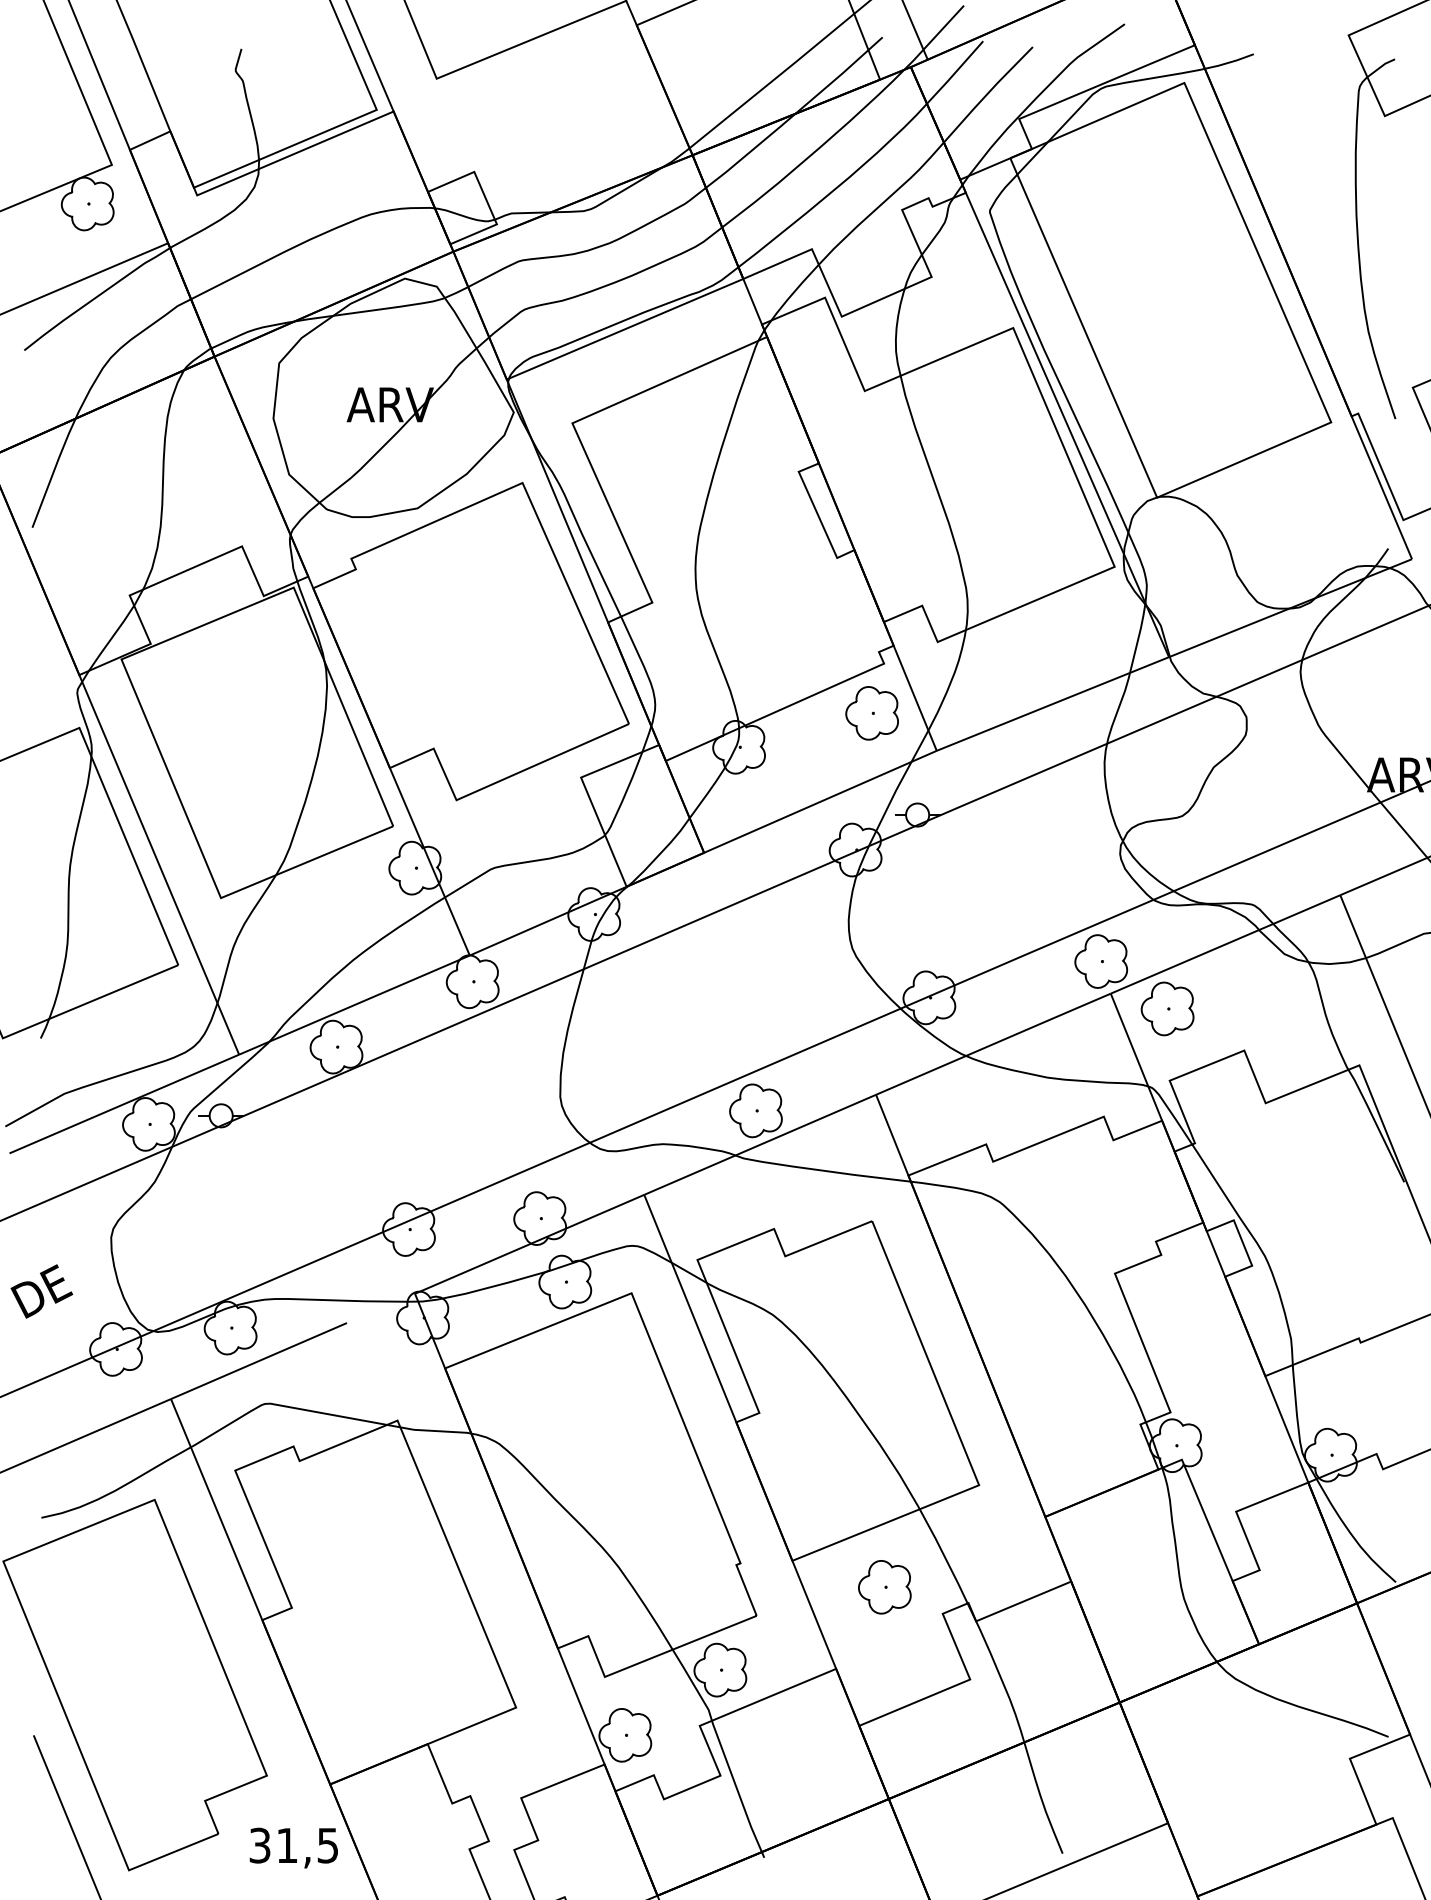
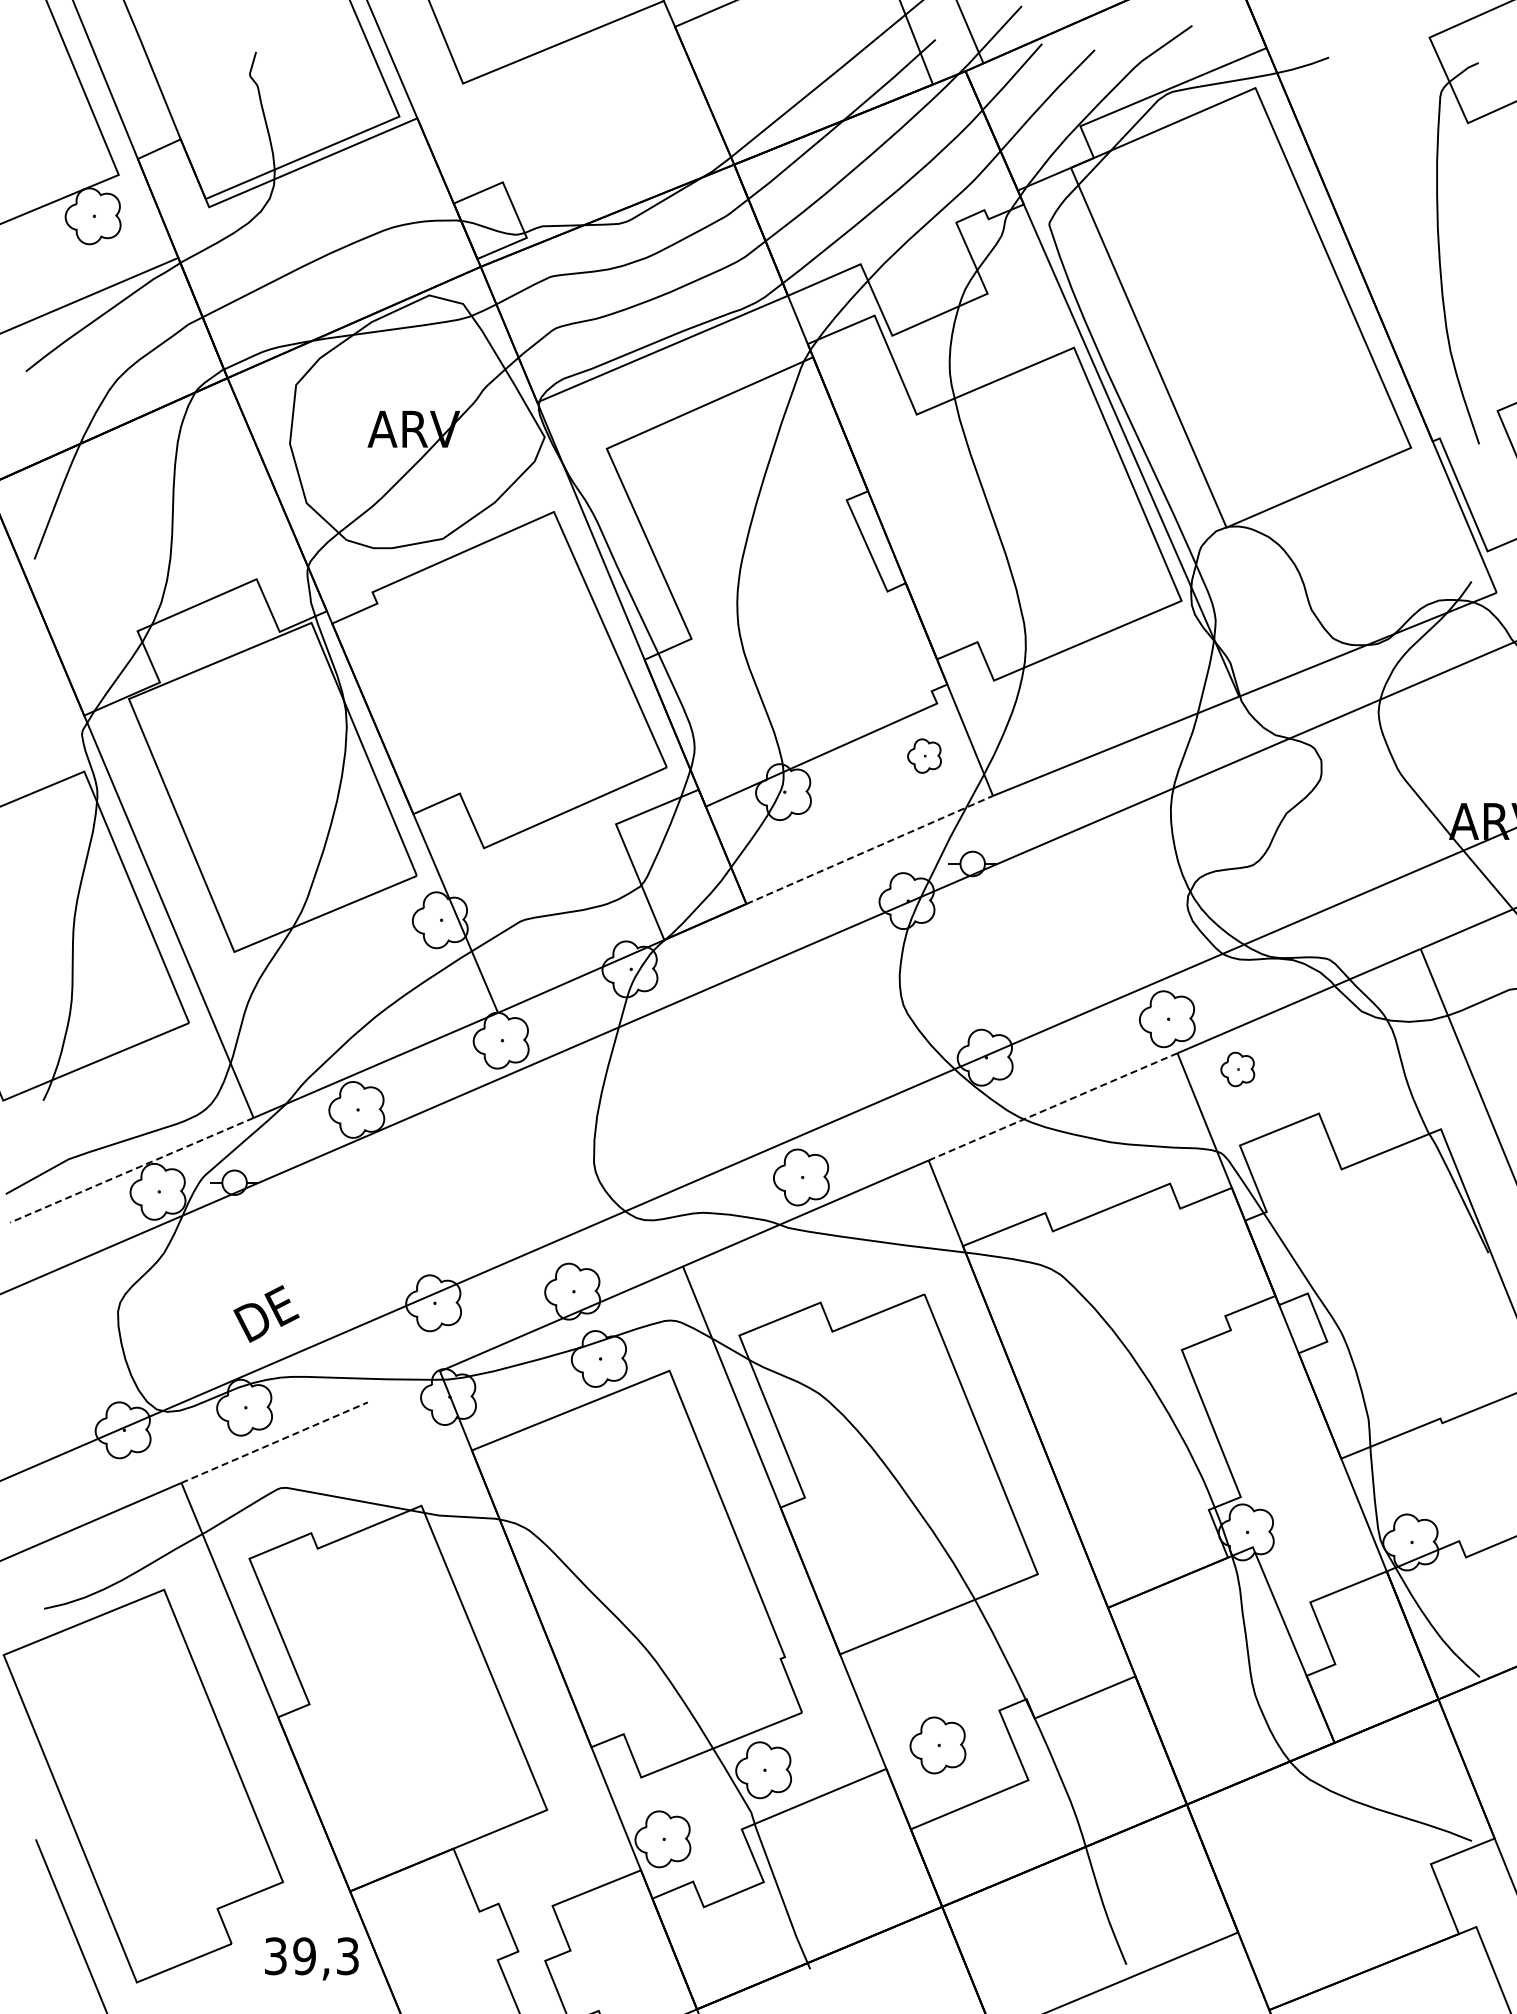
part: (872, 712) -> (924, 755), size x0.6
line: (820, 801) -> (869, 849), solid -> dashed
part: (1167, 1008) -> (1237, 1069), size x0.6
line: (994, 1043) -> (1054, 1106), solid -> dashed
line: (123, 1104) -> (131, 1170), solid -> dashed
text: (41, 1291) -> (266, 1313), moved
line: (258, 1360) -> (274, 1442), solid -> dashed
part: (884, 1587) -> (937, 1745), moved
text: (306, 1845) -> (325, 1956), 31,5 -> 39,3

